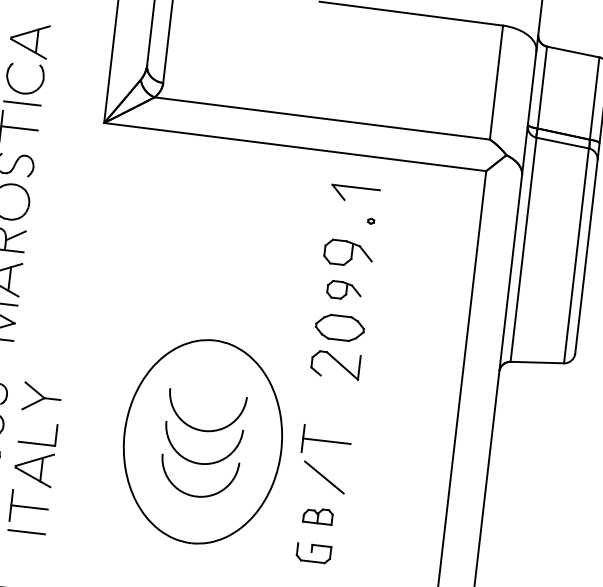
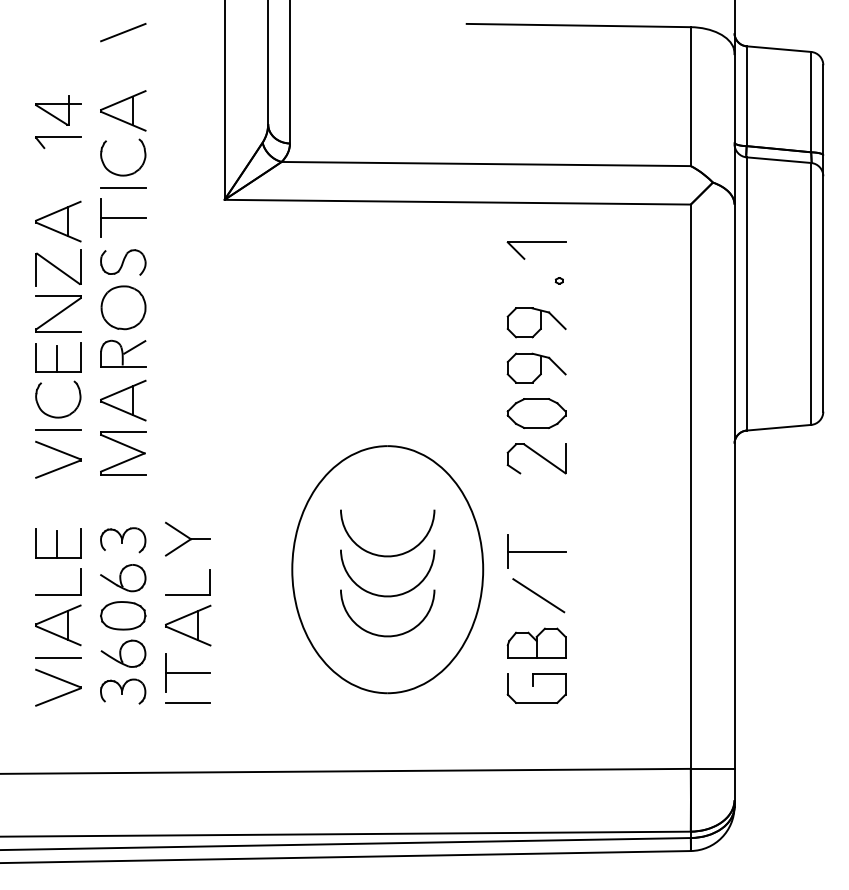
part: (344, 290) -> (536, 367), size x1.43
part: (318, 515) -> (536, 642), size x1.67
part: (313, 553) -> (536, 688), size x1.43

